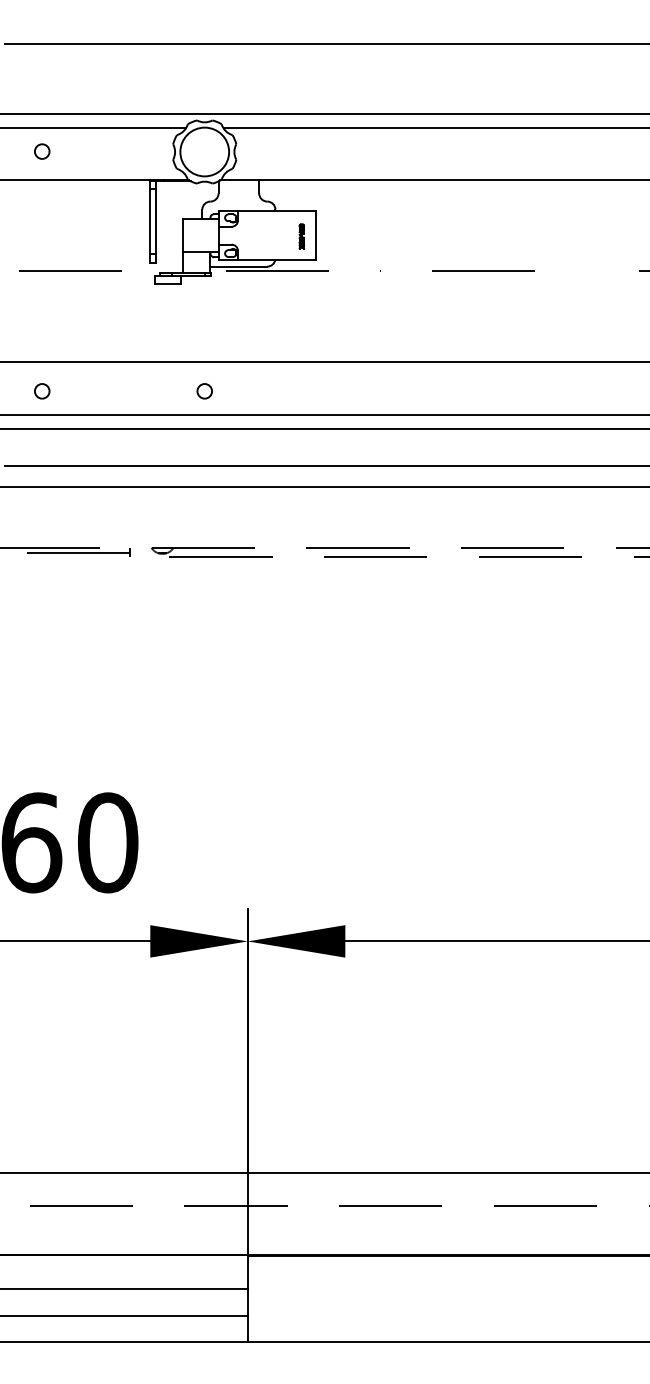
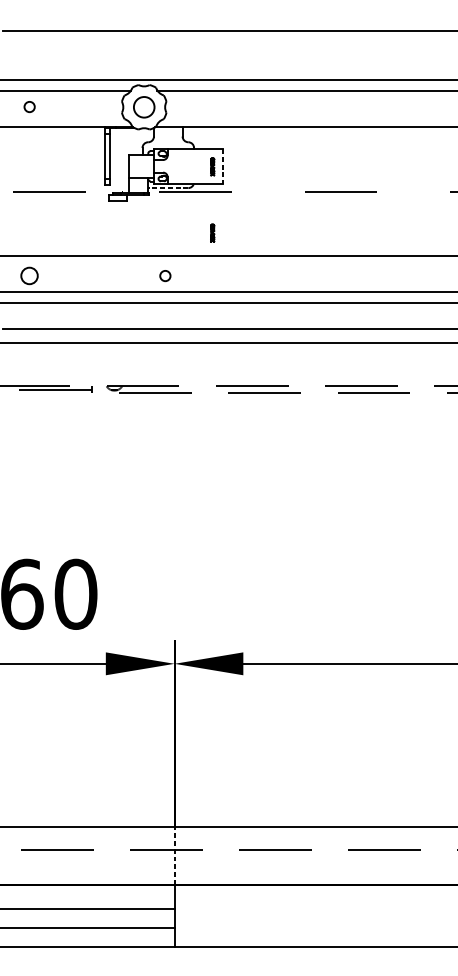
circle: (204, 151) -> (144, 106), size x0.6
line: (316, 236) -> (223, 166), solid -> dashed
line: (238, 266) -> (168, 188), solid -> dashed
part: (301, 330) -> (212, 233), added
circle: (42, 391) -> (29, 276), size x1.6
circle: (204, 391) -> (165, 276), moved
line: (247, 1214) -> (174, 856), solid -> dashed

